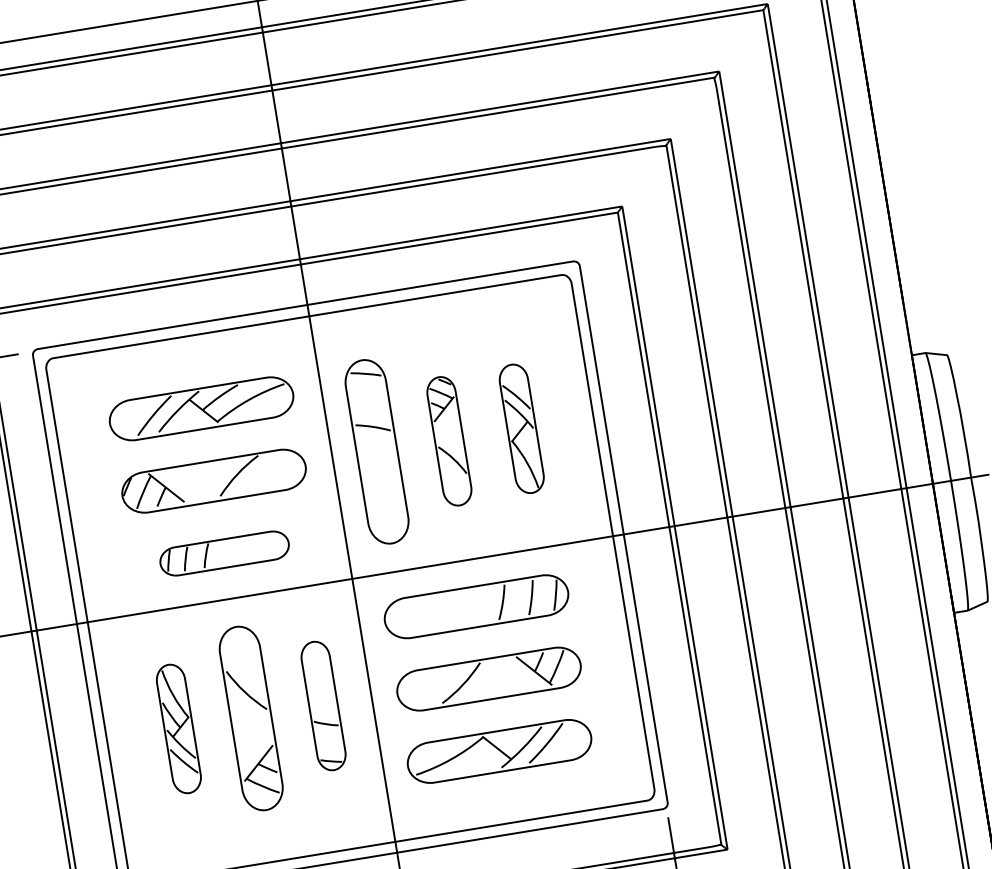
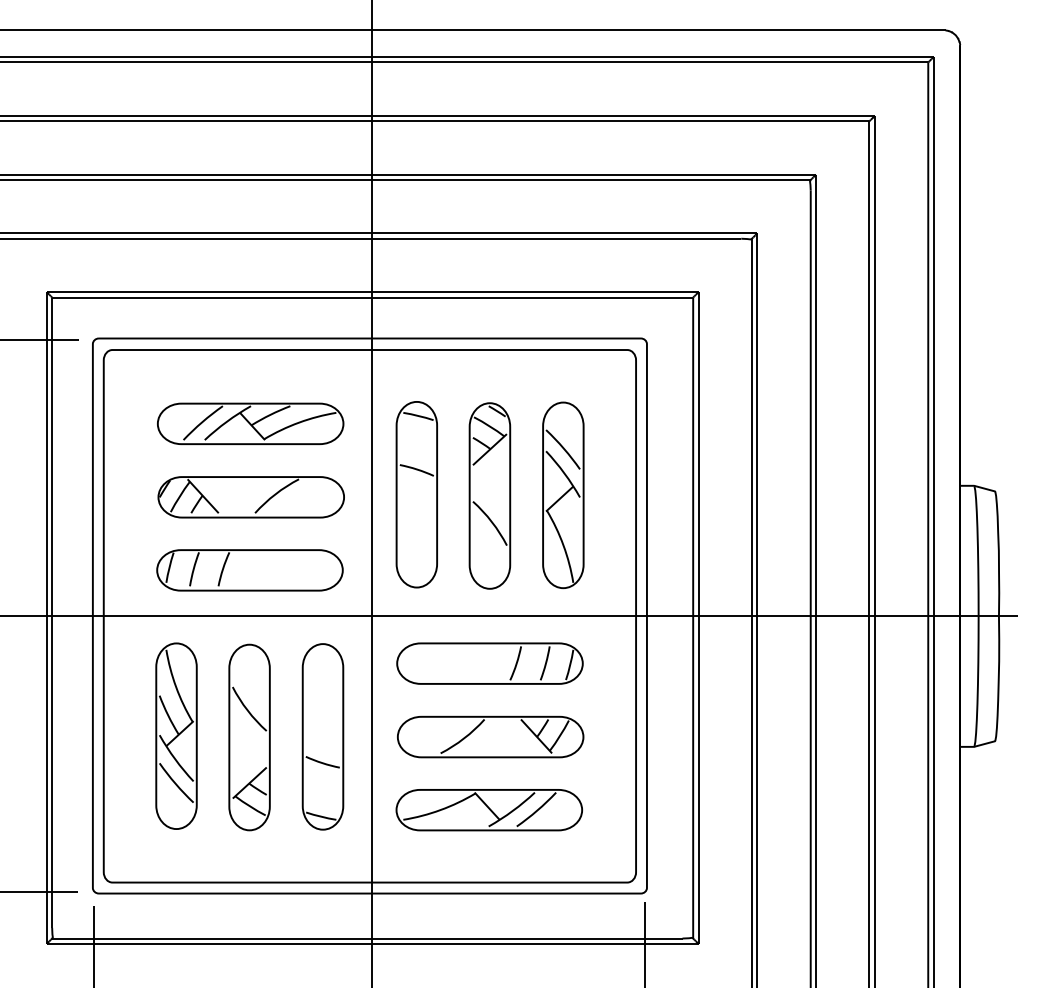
part: (521, 428) -> (563, 495), size x1.43
part: (448, 440) -> (489, 495), size x1.43
part: (224, 553) -> (249, 570), size x1.43
part: (323, 705) -> (322, 736), size x1.43
part: (178, 728) -> (176, 735), size x1.43

